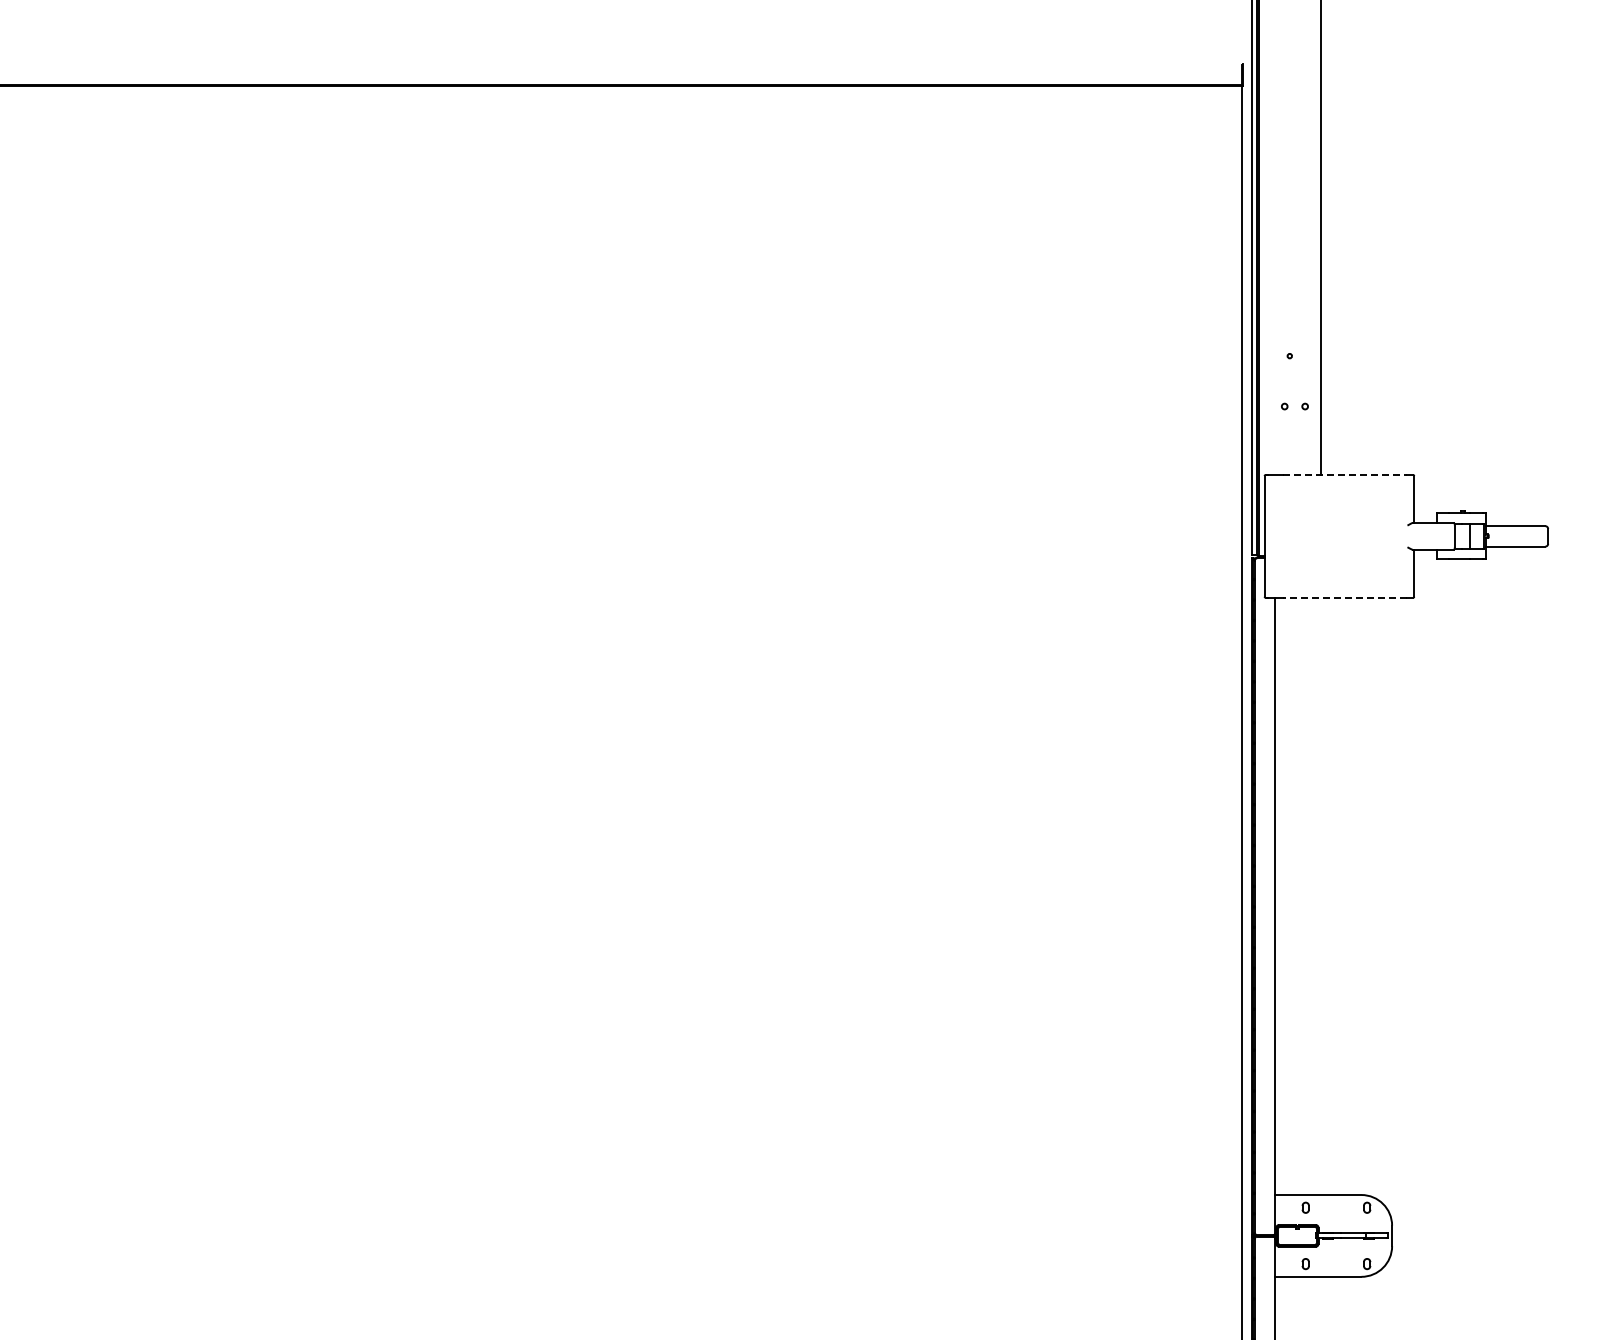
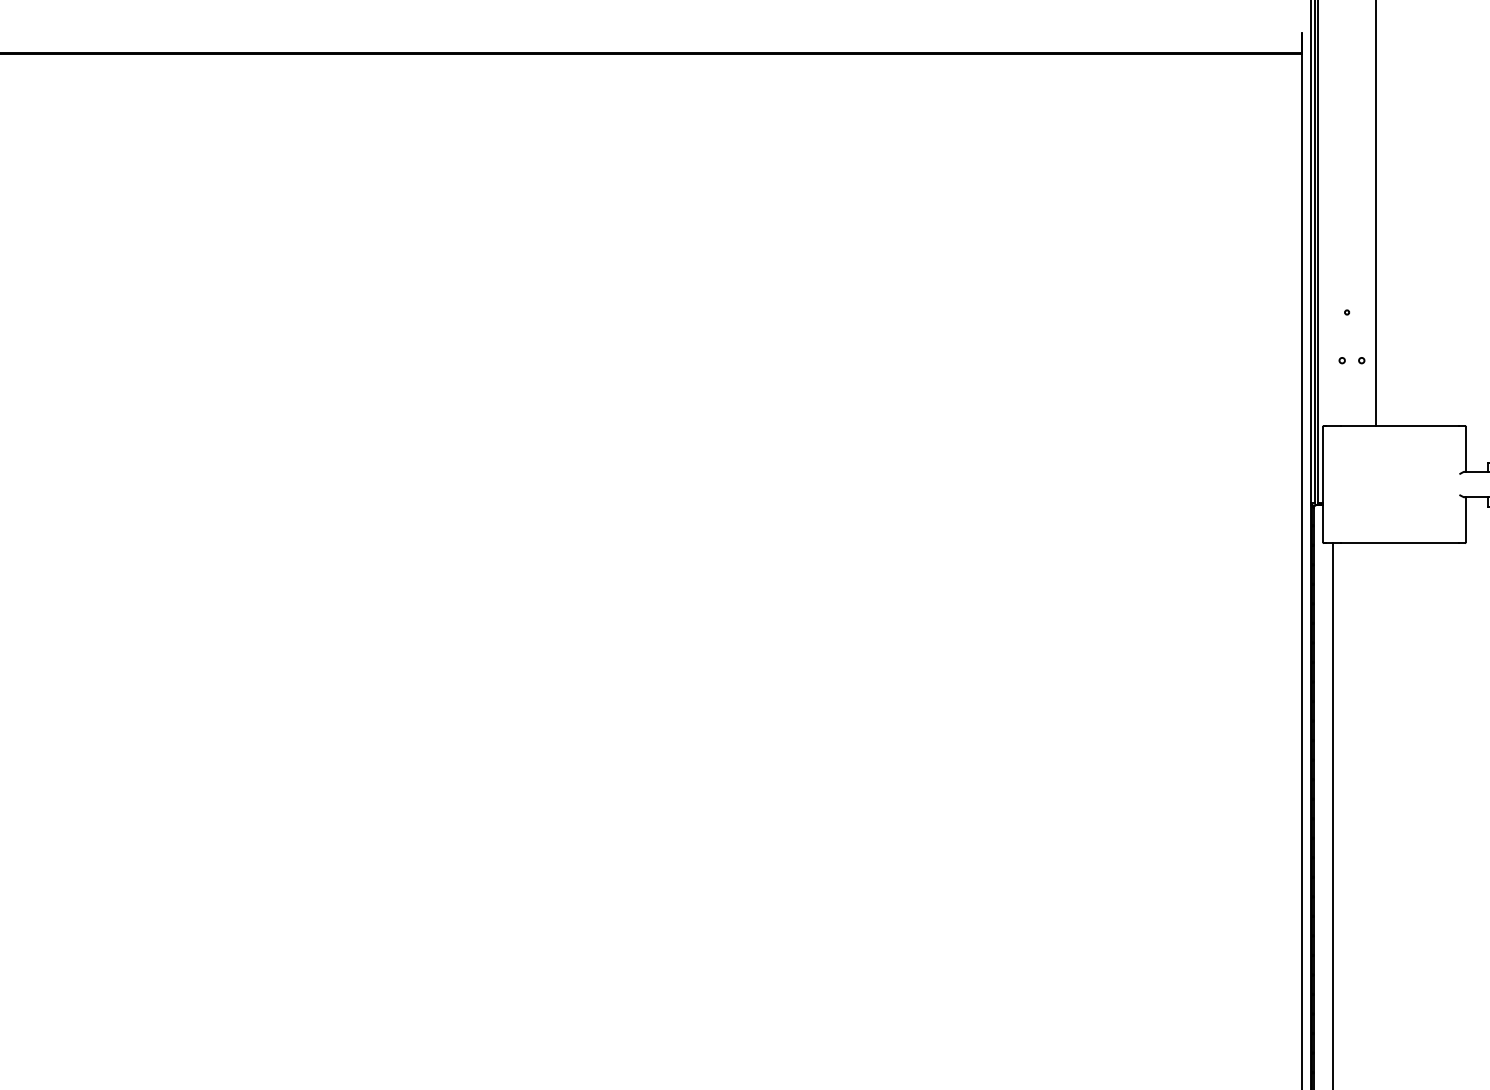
line: (1345, 475) -> (1400, 426), dashed -> solid
line: (1345, 597) -> (1400, 542), dashed -> solid

